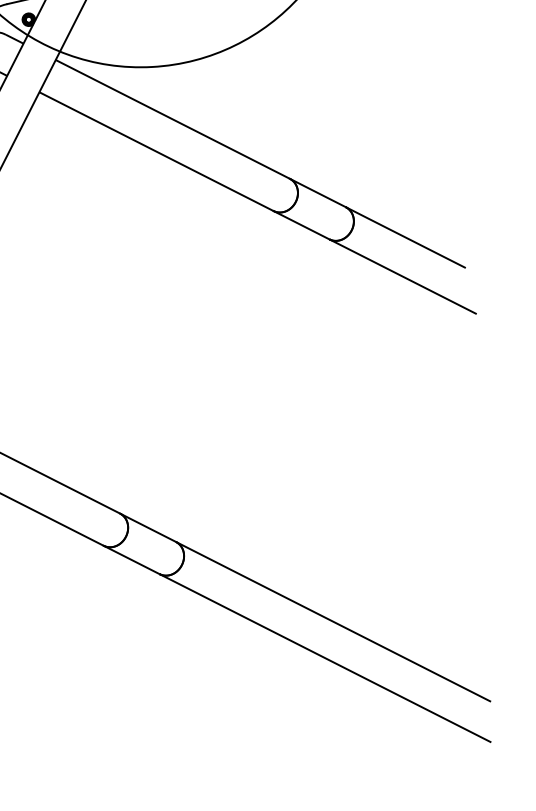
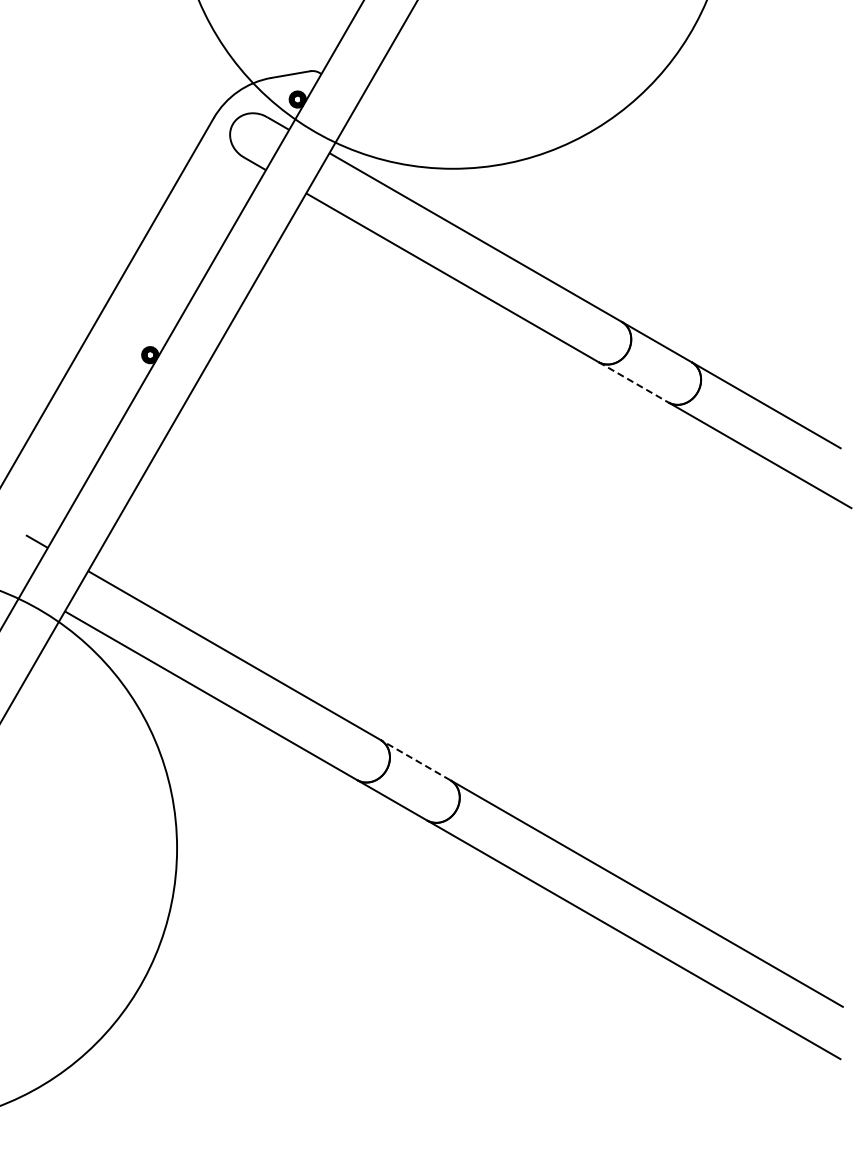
line: (301, 225) -> (633, 382), solid -> dashed
line: (148, 527) -> (415, 759), solid -> dashed

